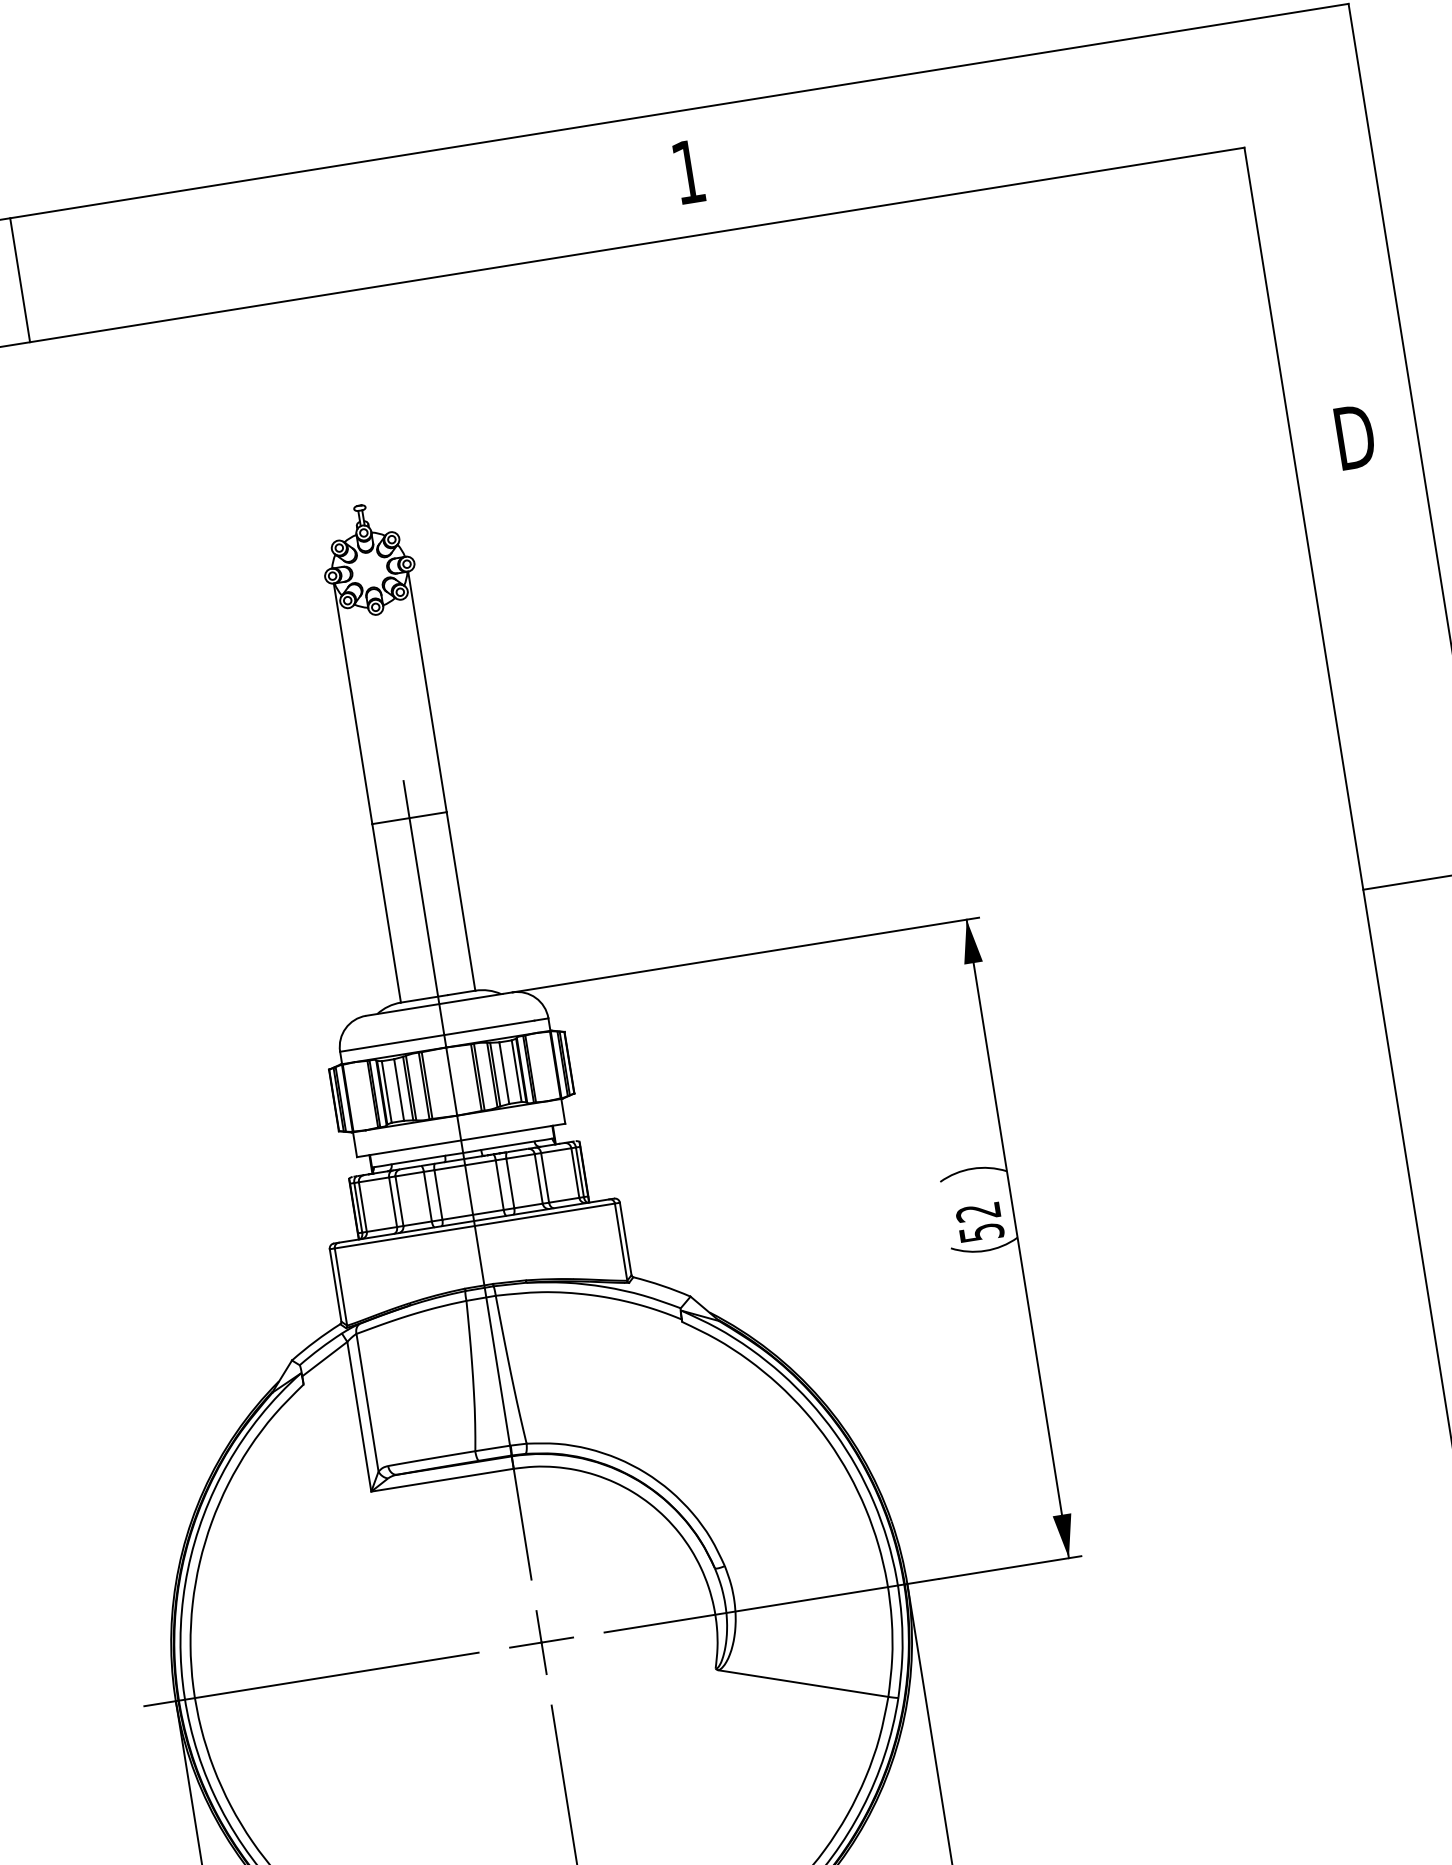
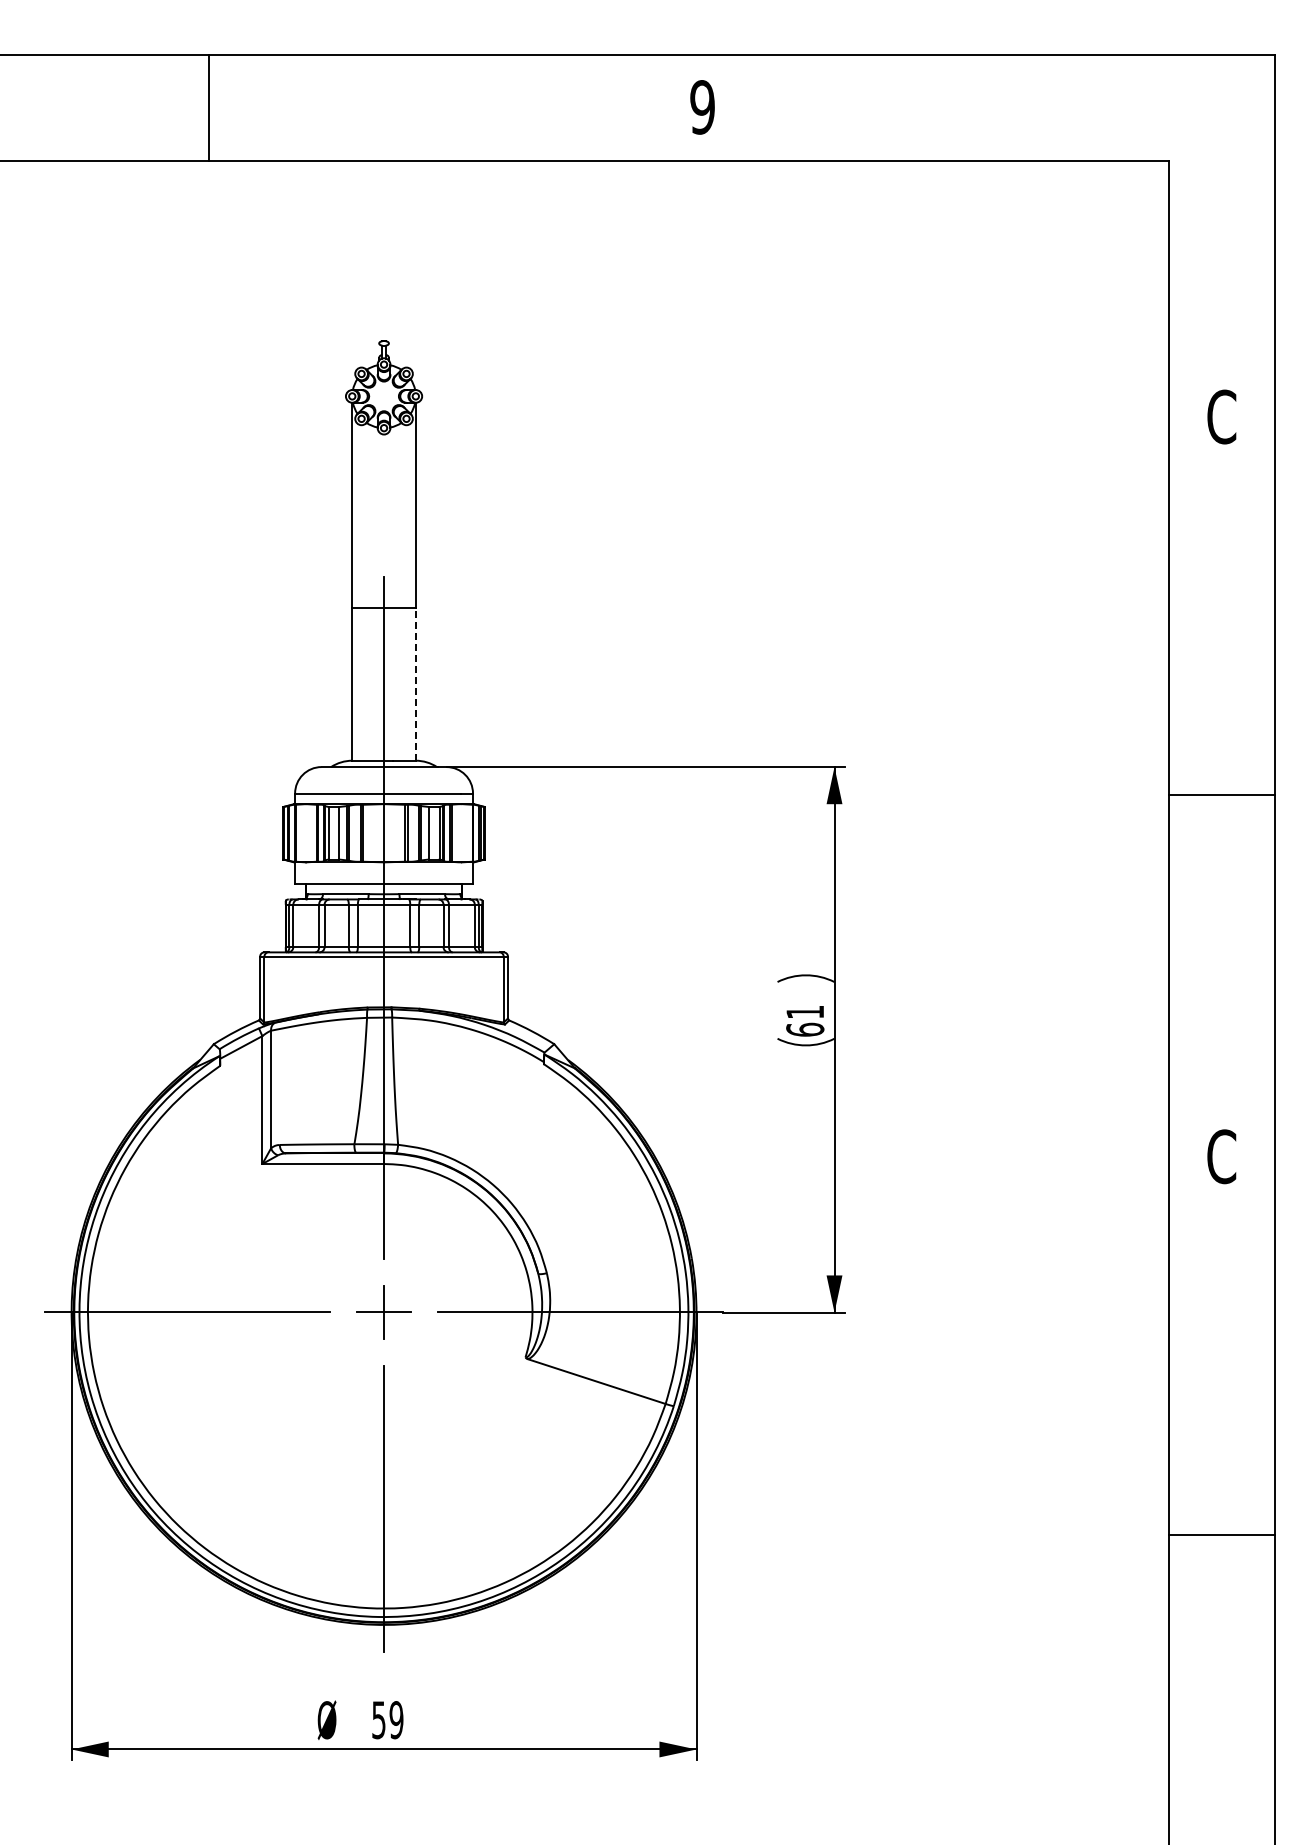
text: (688, 172) -> (702, 107), 1 -> 9
line: (20, 280) -> (208, 108), moved
text: (1355, 436) -> (1222, 416), D -> C
line: (460, 900) -> (415, 683), solid -> dashed
text: (980, 1222) -> (805, 1021), 52 -> 61

